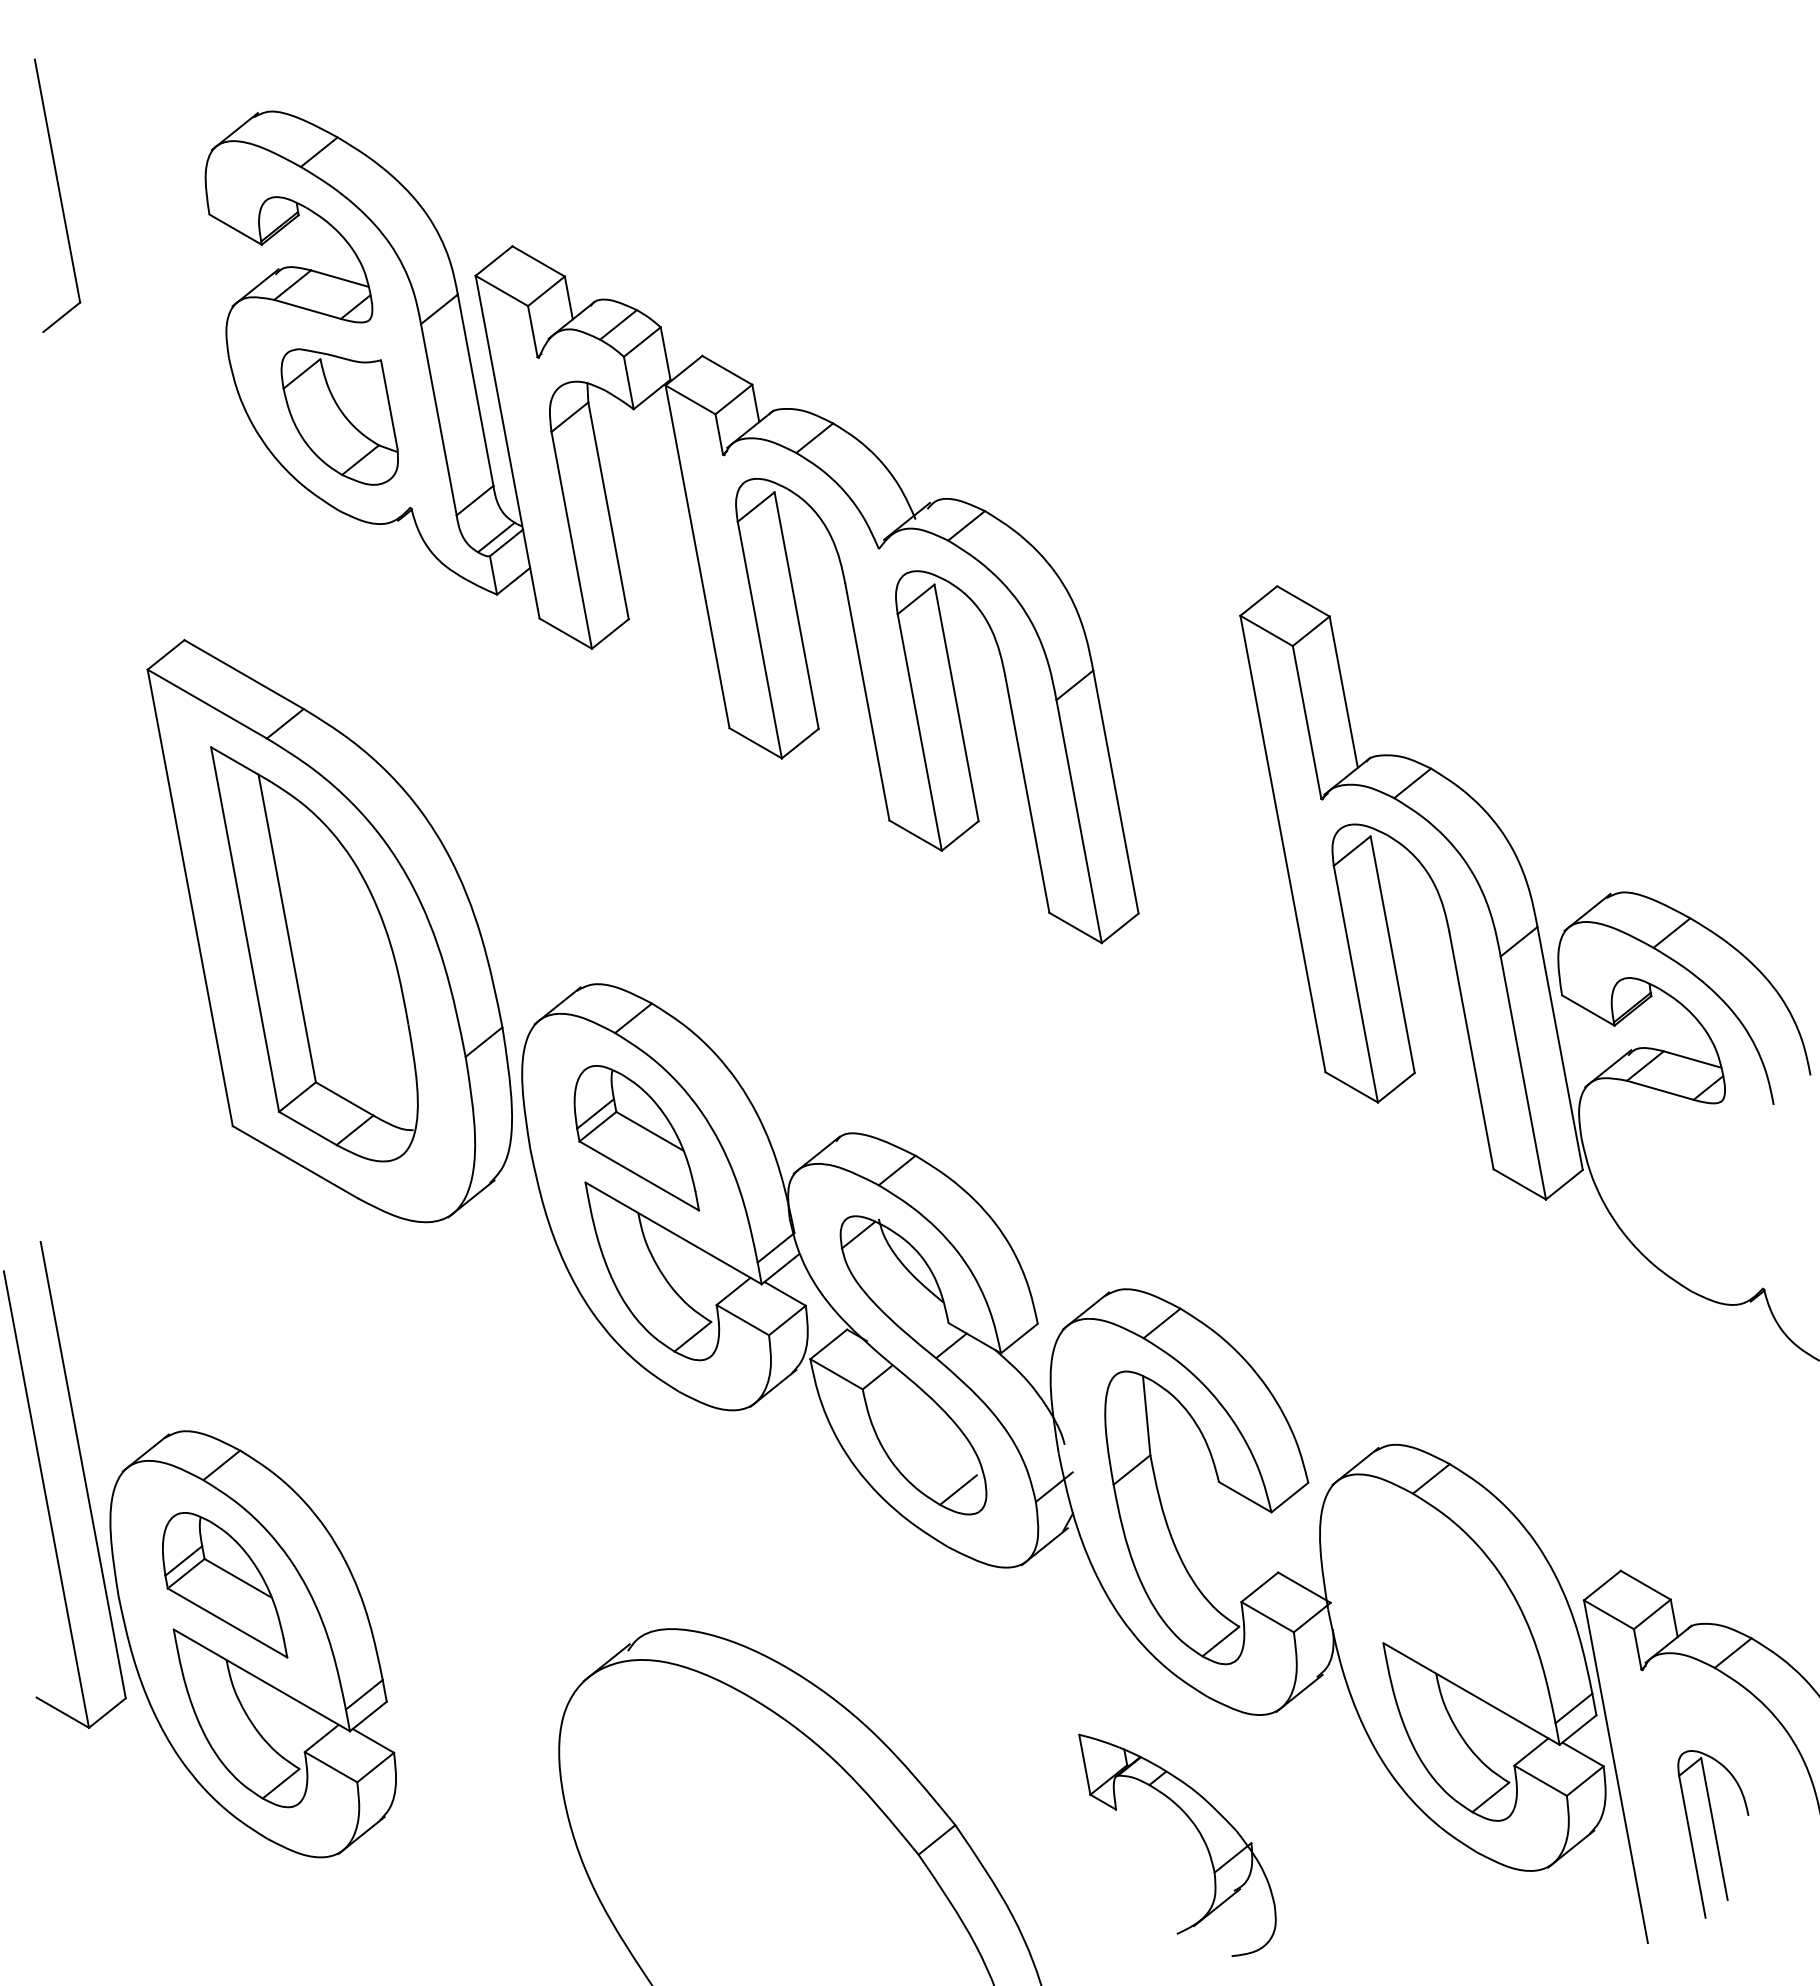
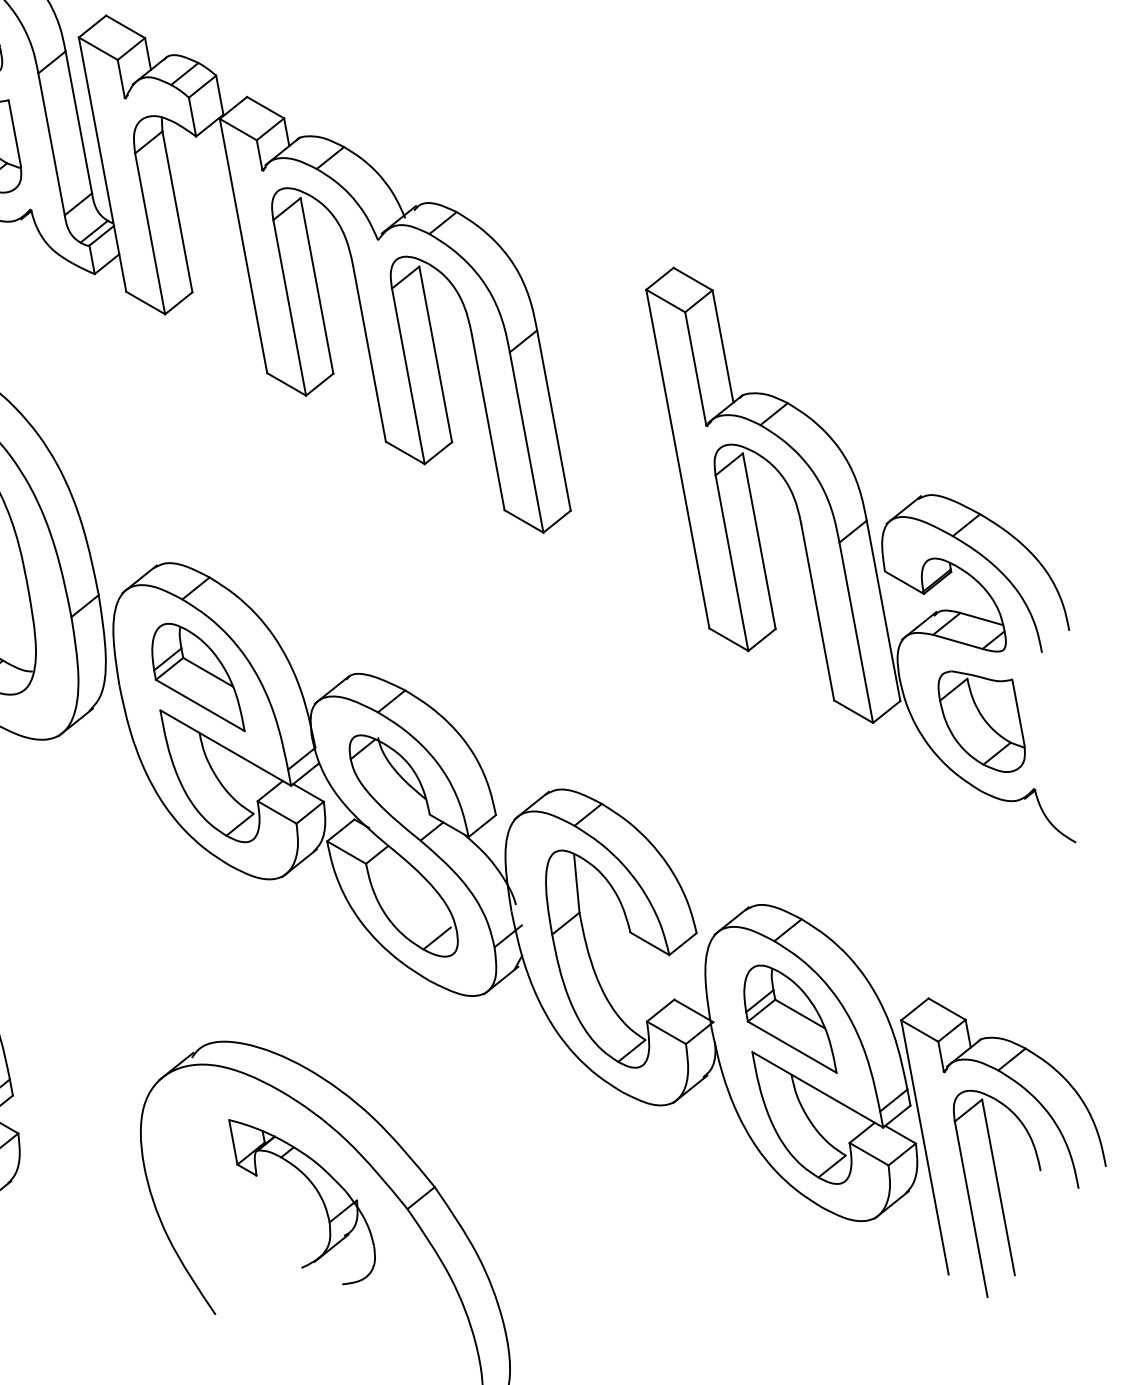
part: (1692, 1197) -> (981, 721), added
part: (1434, 1598) -> (790, 1018), added
part: (1197, 1831) -> (316, 1191), moved
part: (1713, 1834) -> (997, 1194), size x1.67

